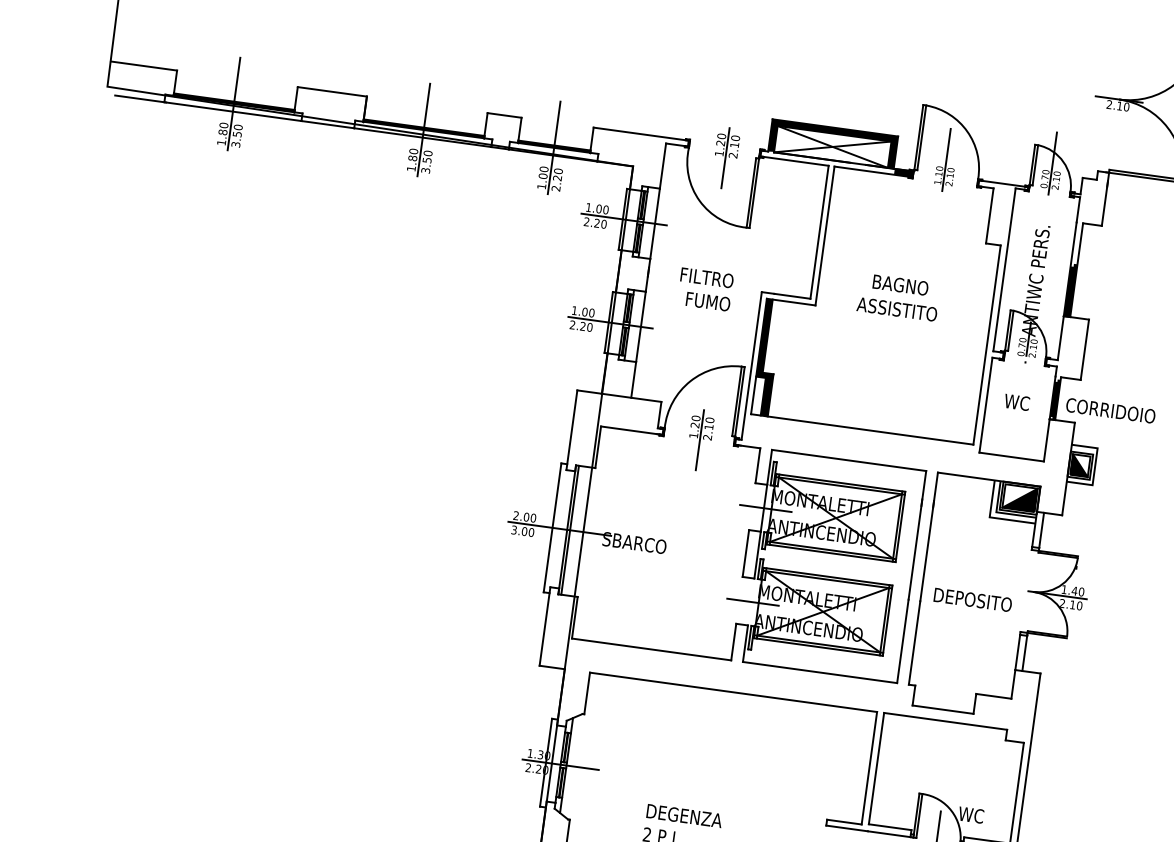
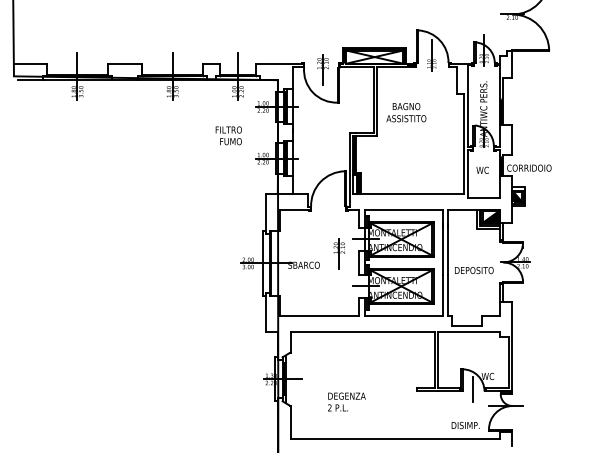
text: (704, 288) -> (228, 135), moved
text: (898, 297) -> (406, 112), moved
part: (698, 438) -> (338, 253), moved

